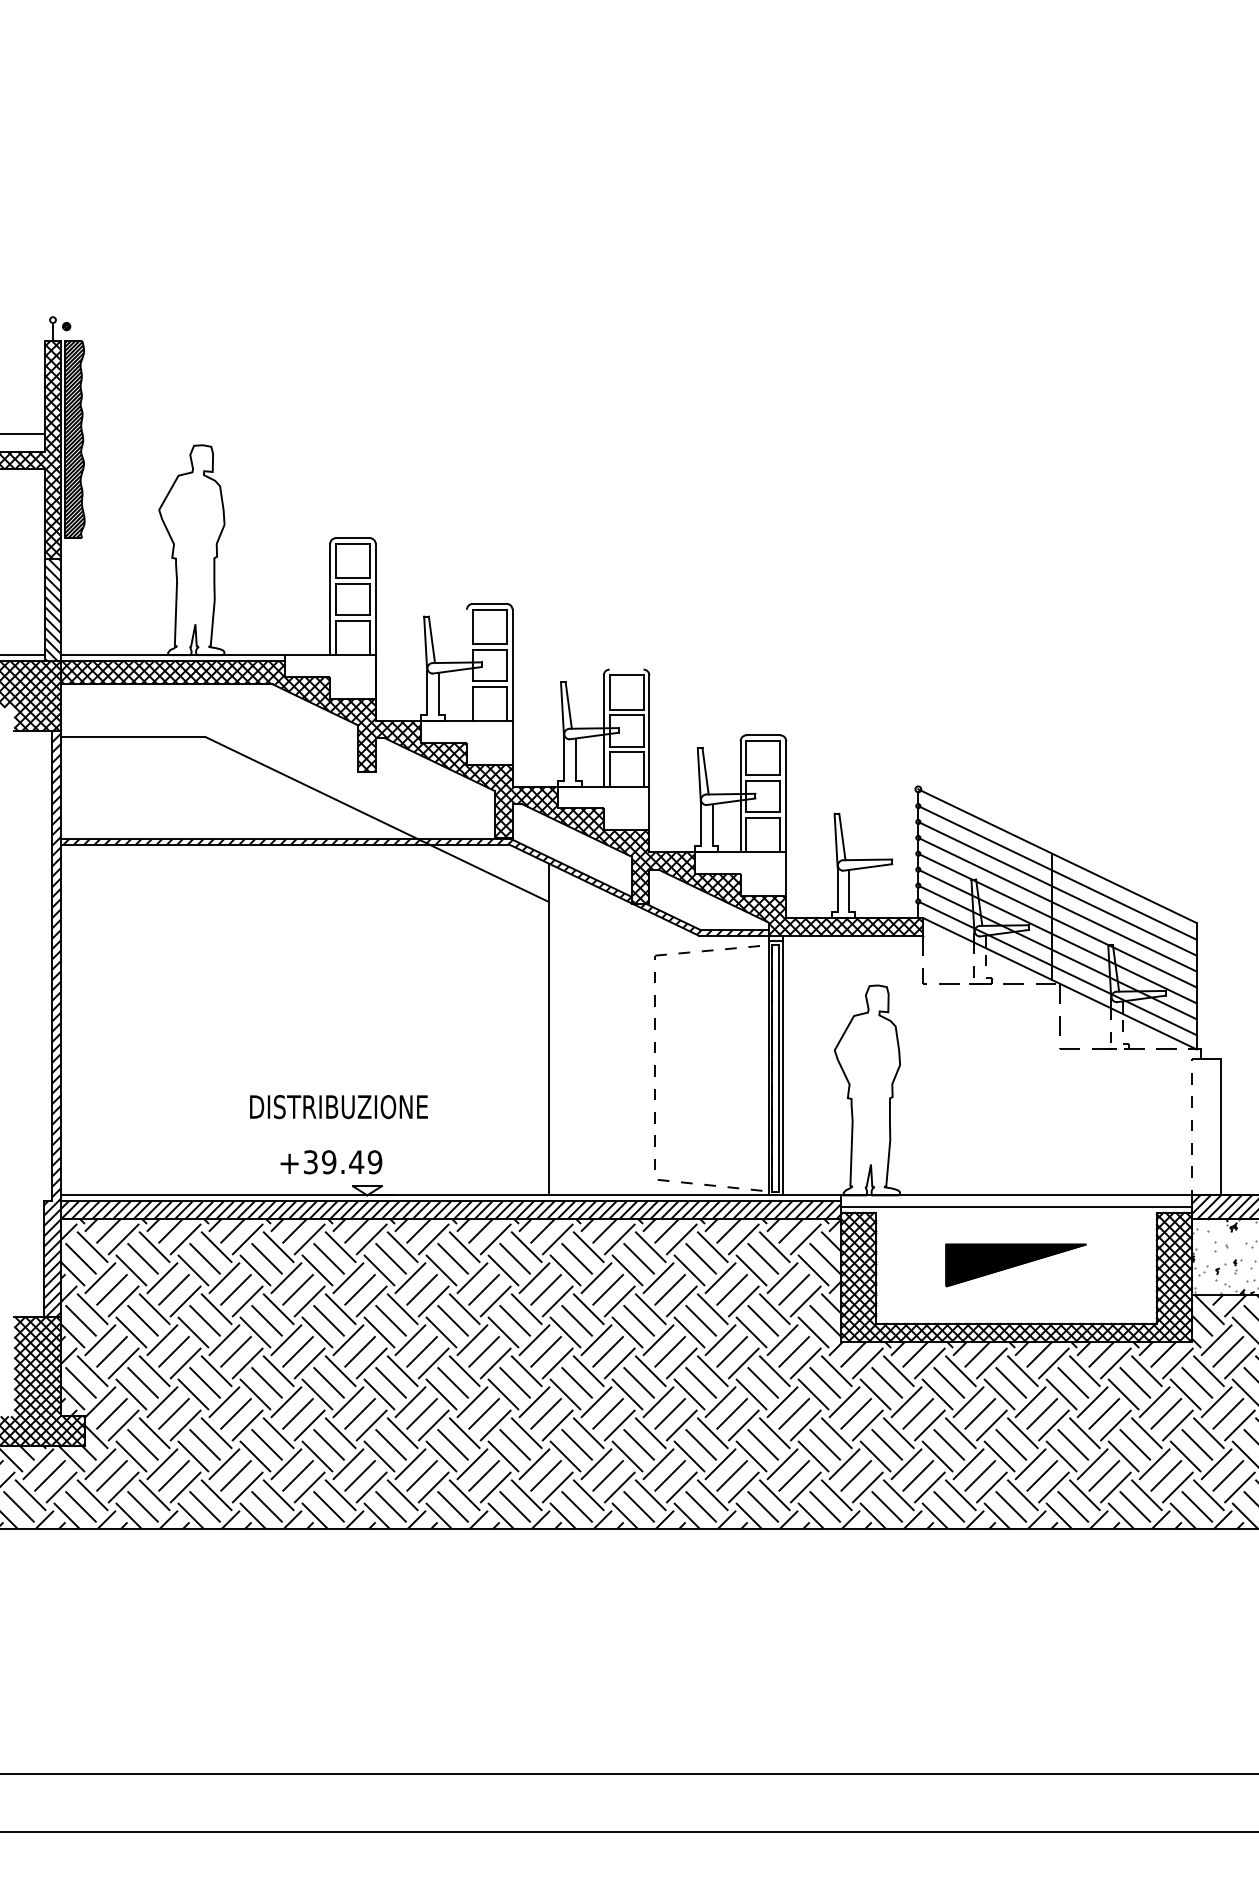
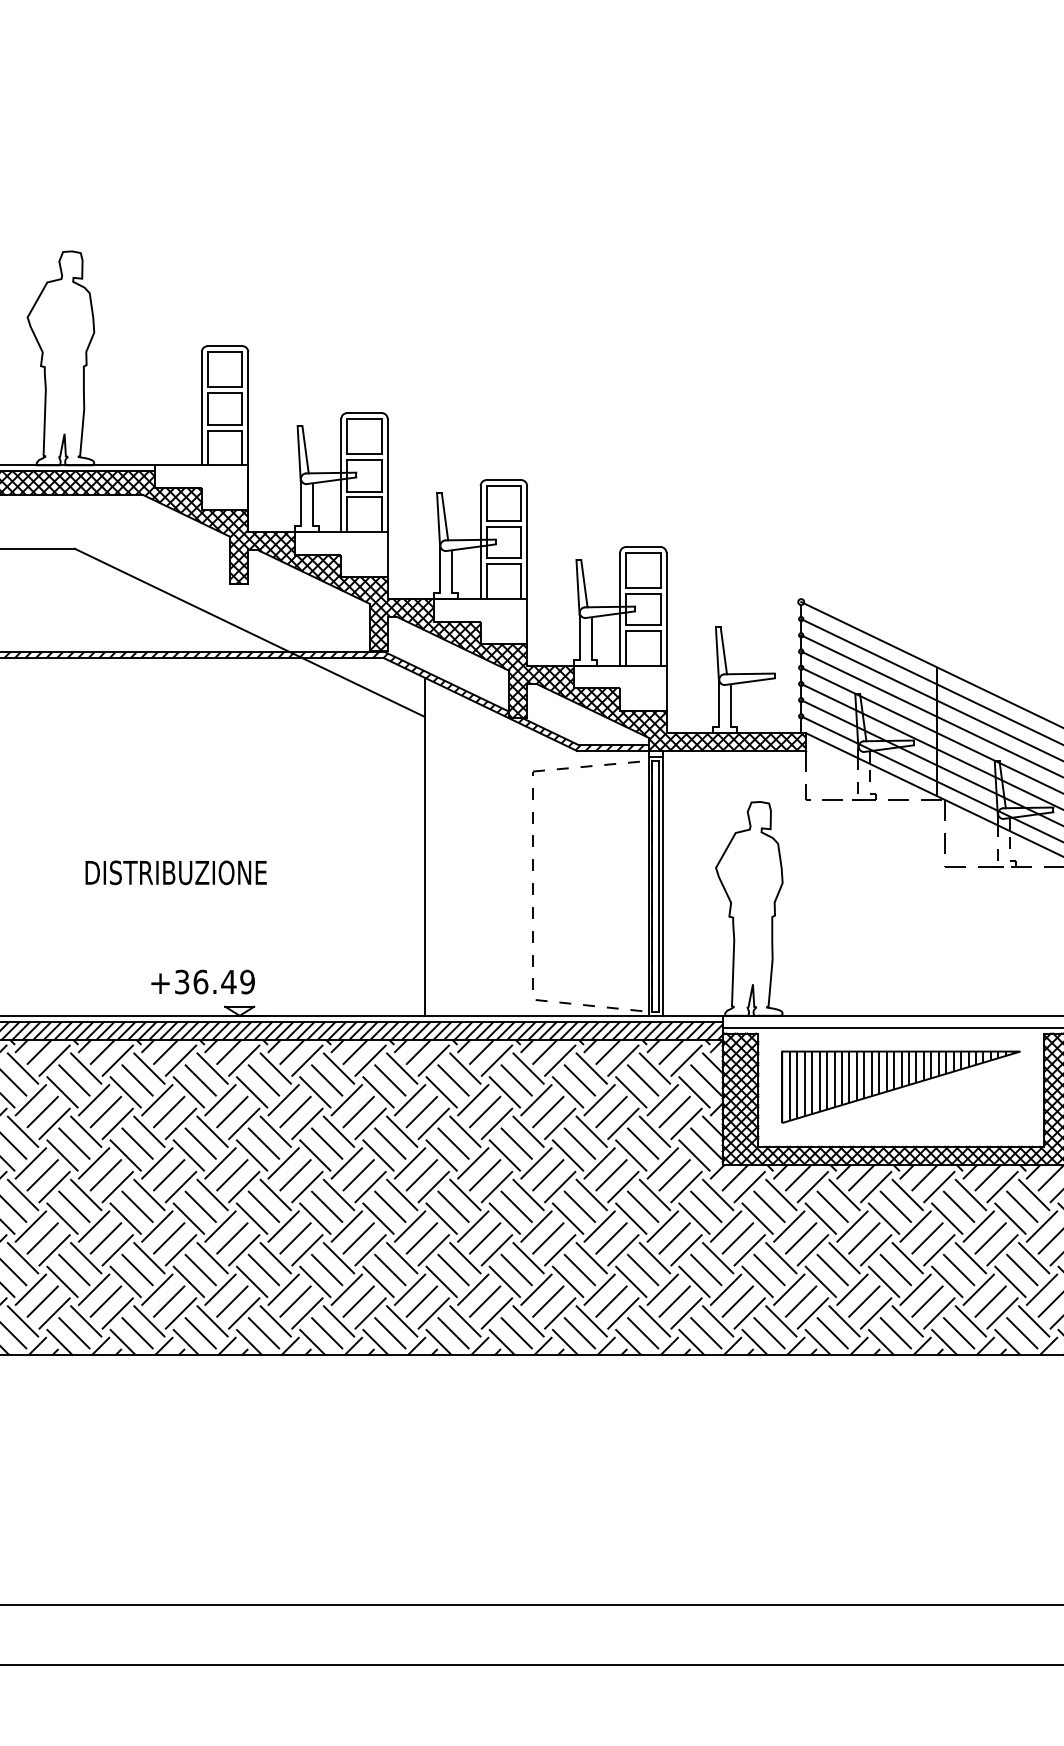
line: (466, 664) -> (340, 474), added
line: (626, 669) -> (503, 479), added
text: (338, 1107) -> (175, 873), moved
text: (329, 1162) -> (201, 982), +39.49 -> +36.49
part: (1015, 1265) -> (900, 1087), size x1.67

